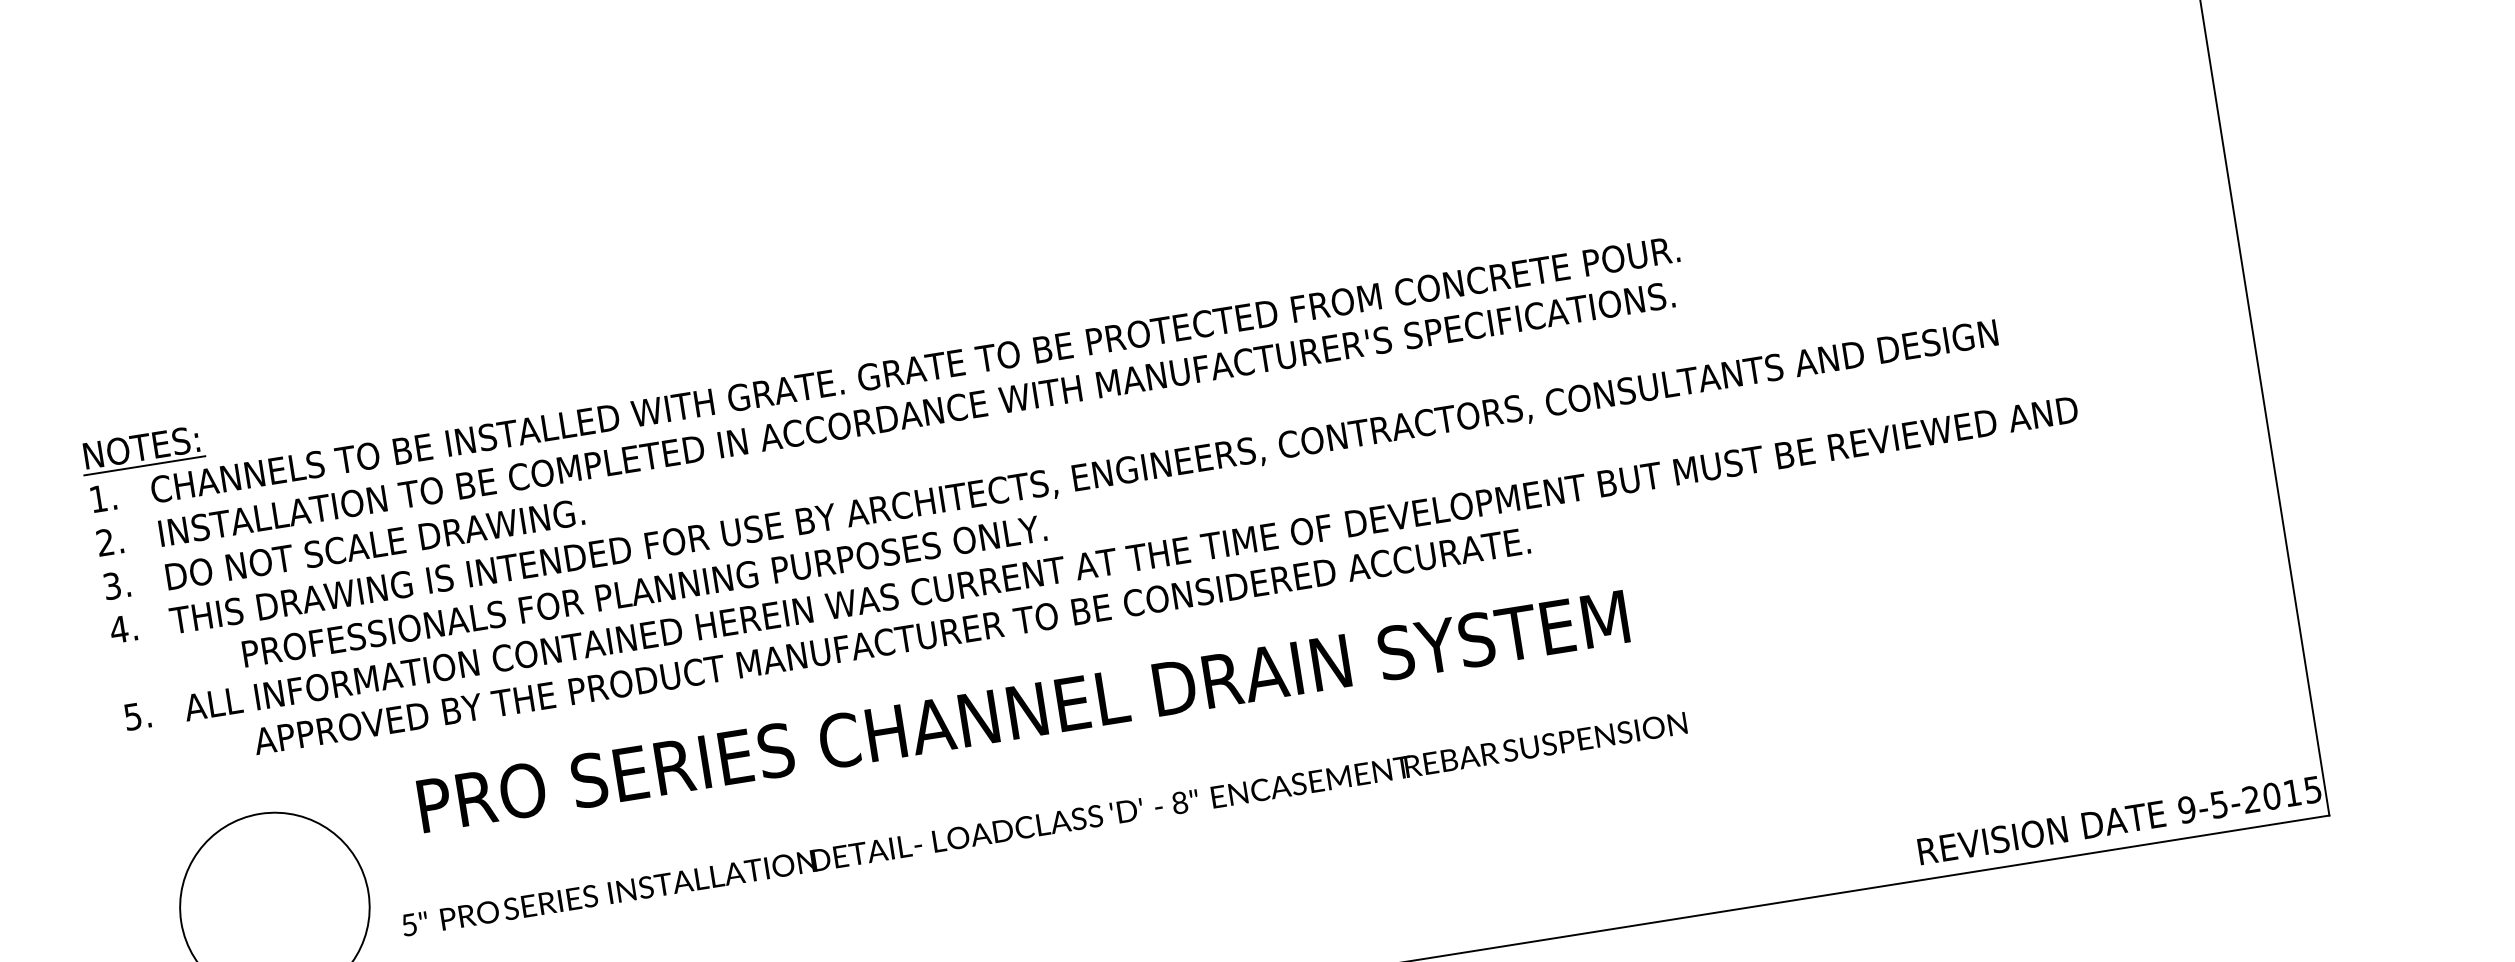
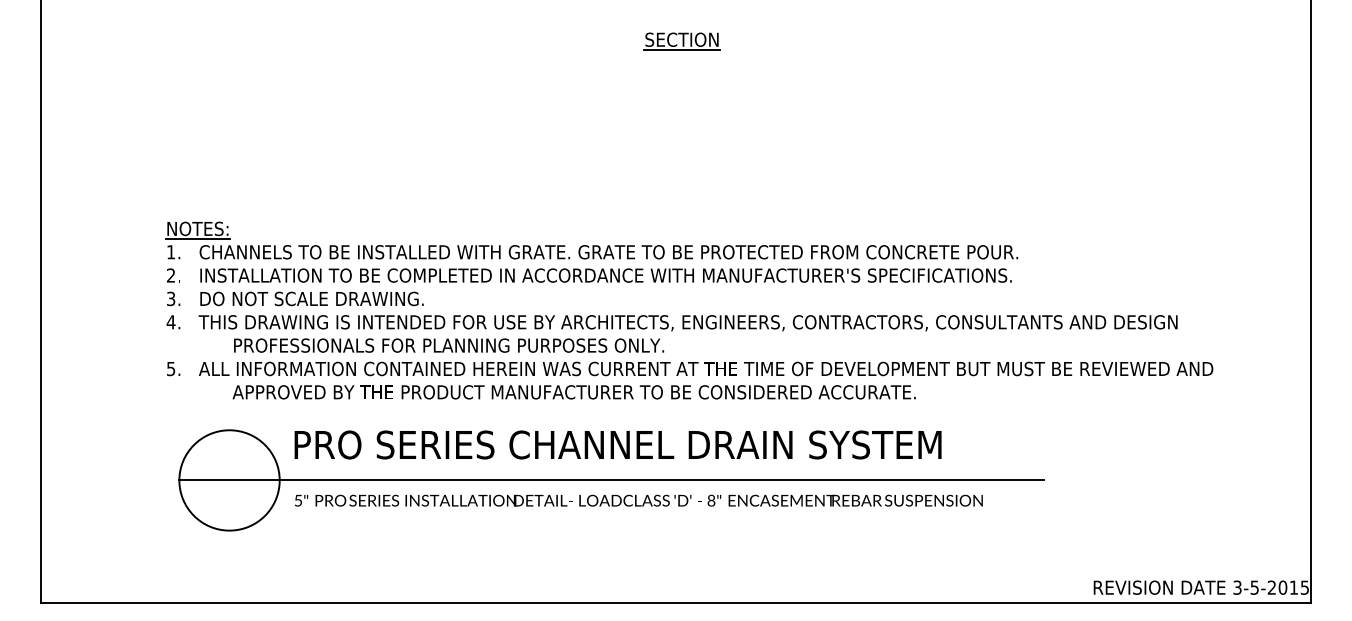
text: (1022, 710) -> (617, 444), moved
line: (987, 794) -> (611, 480), added
text: (2187, 809) -> (1237, 587), 9-5-2015 -> 3-5-2015

